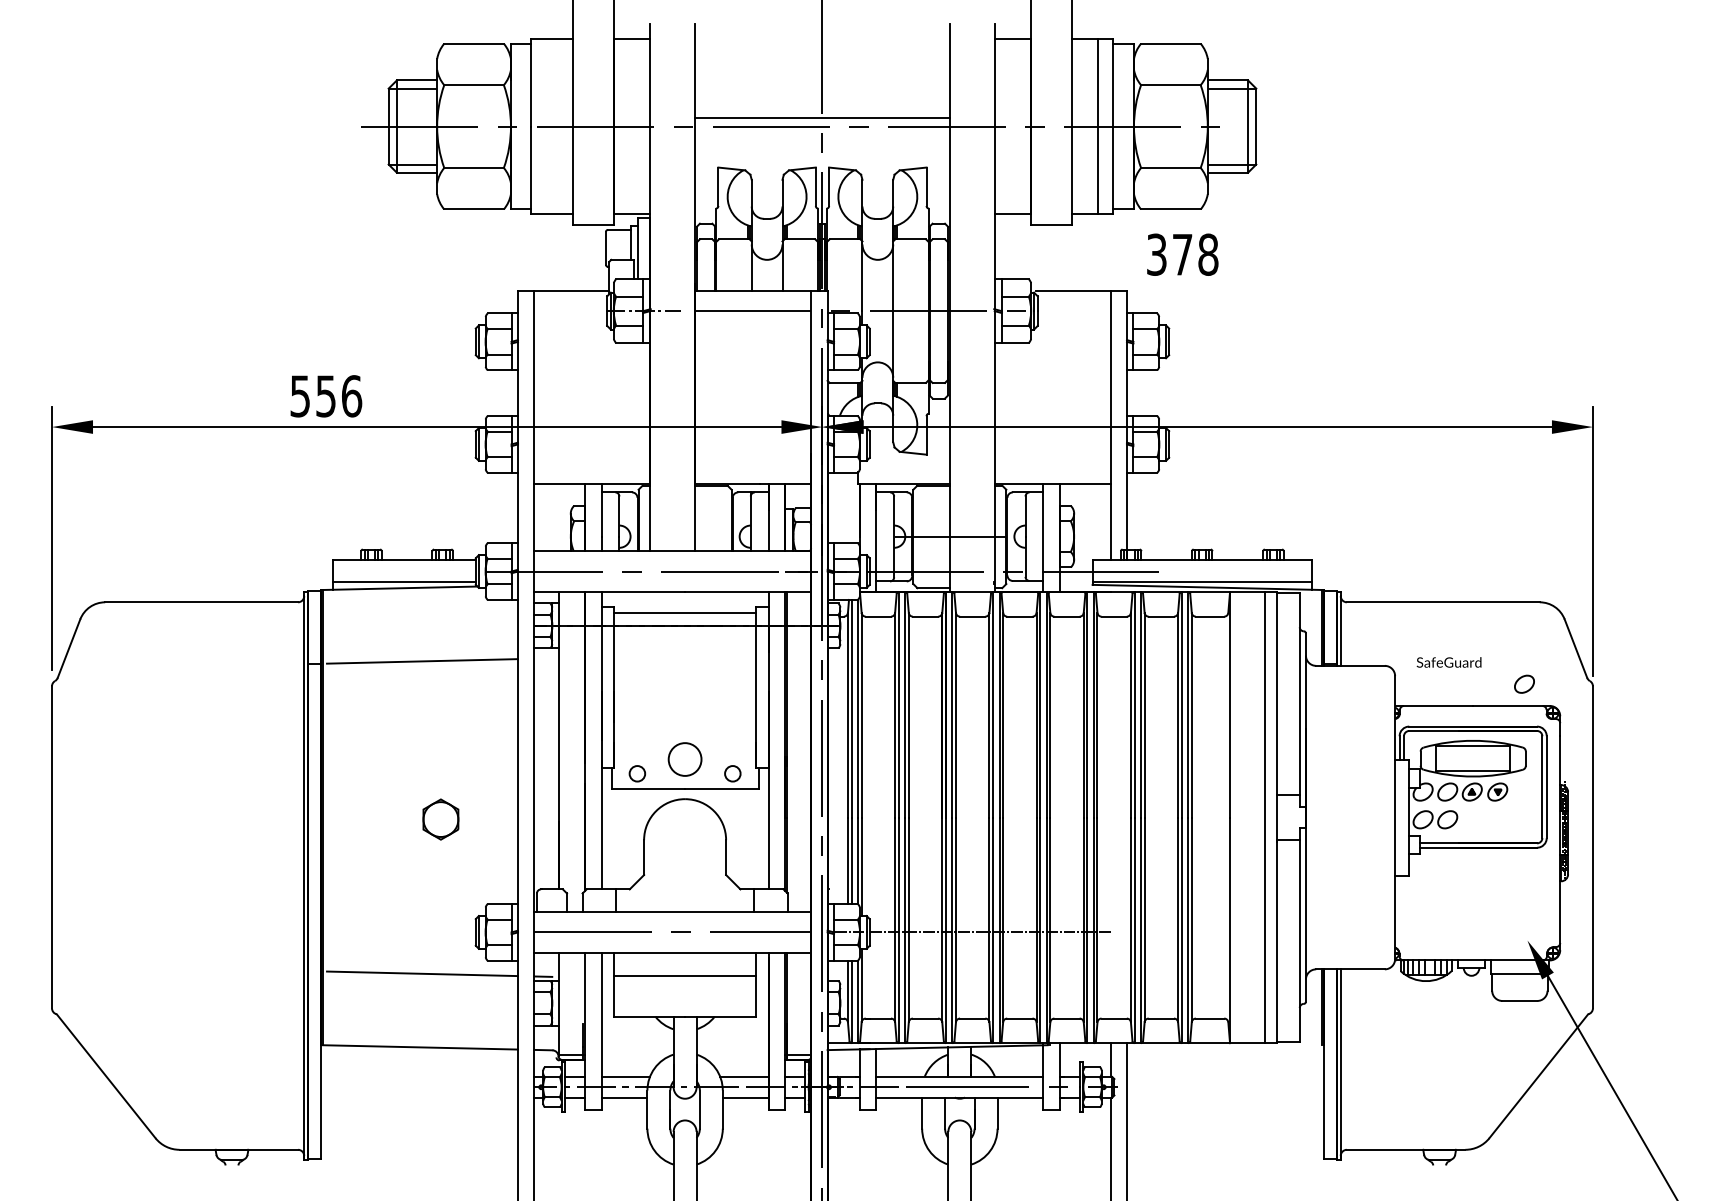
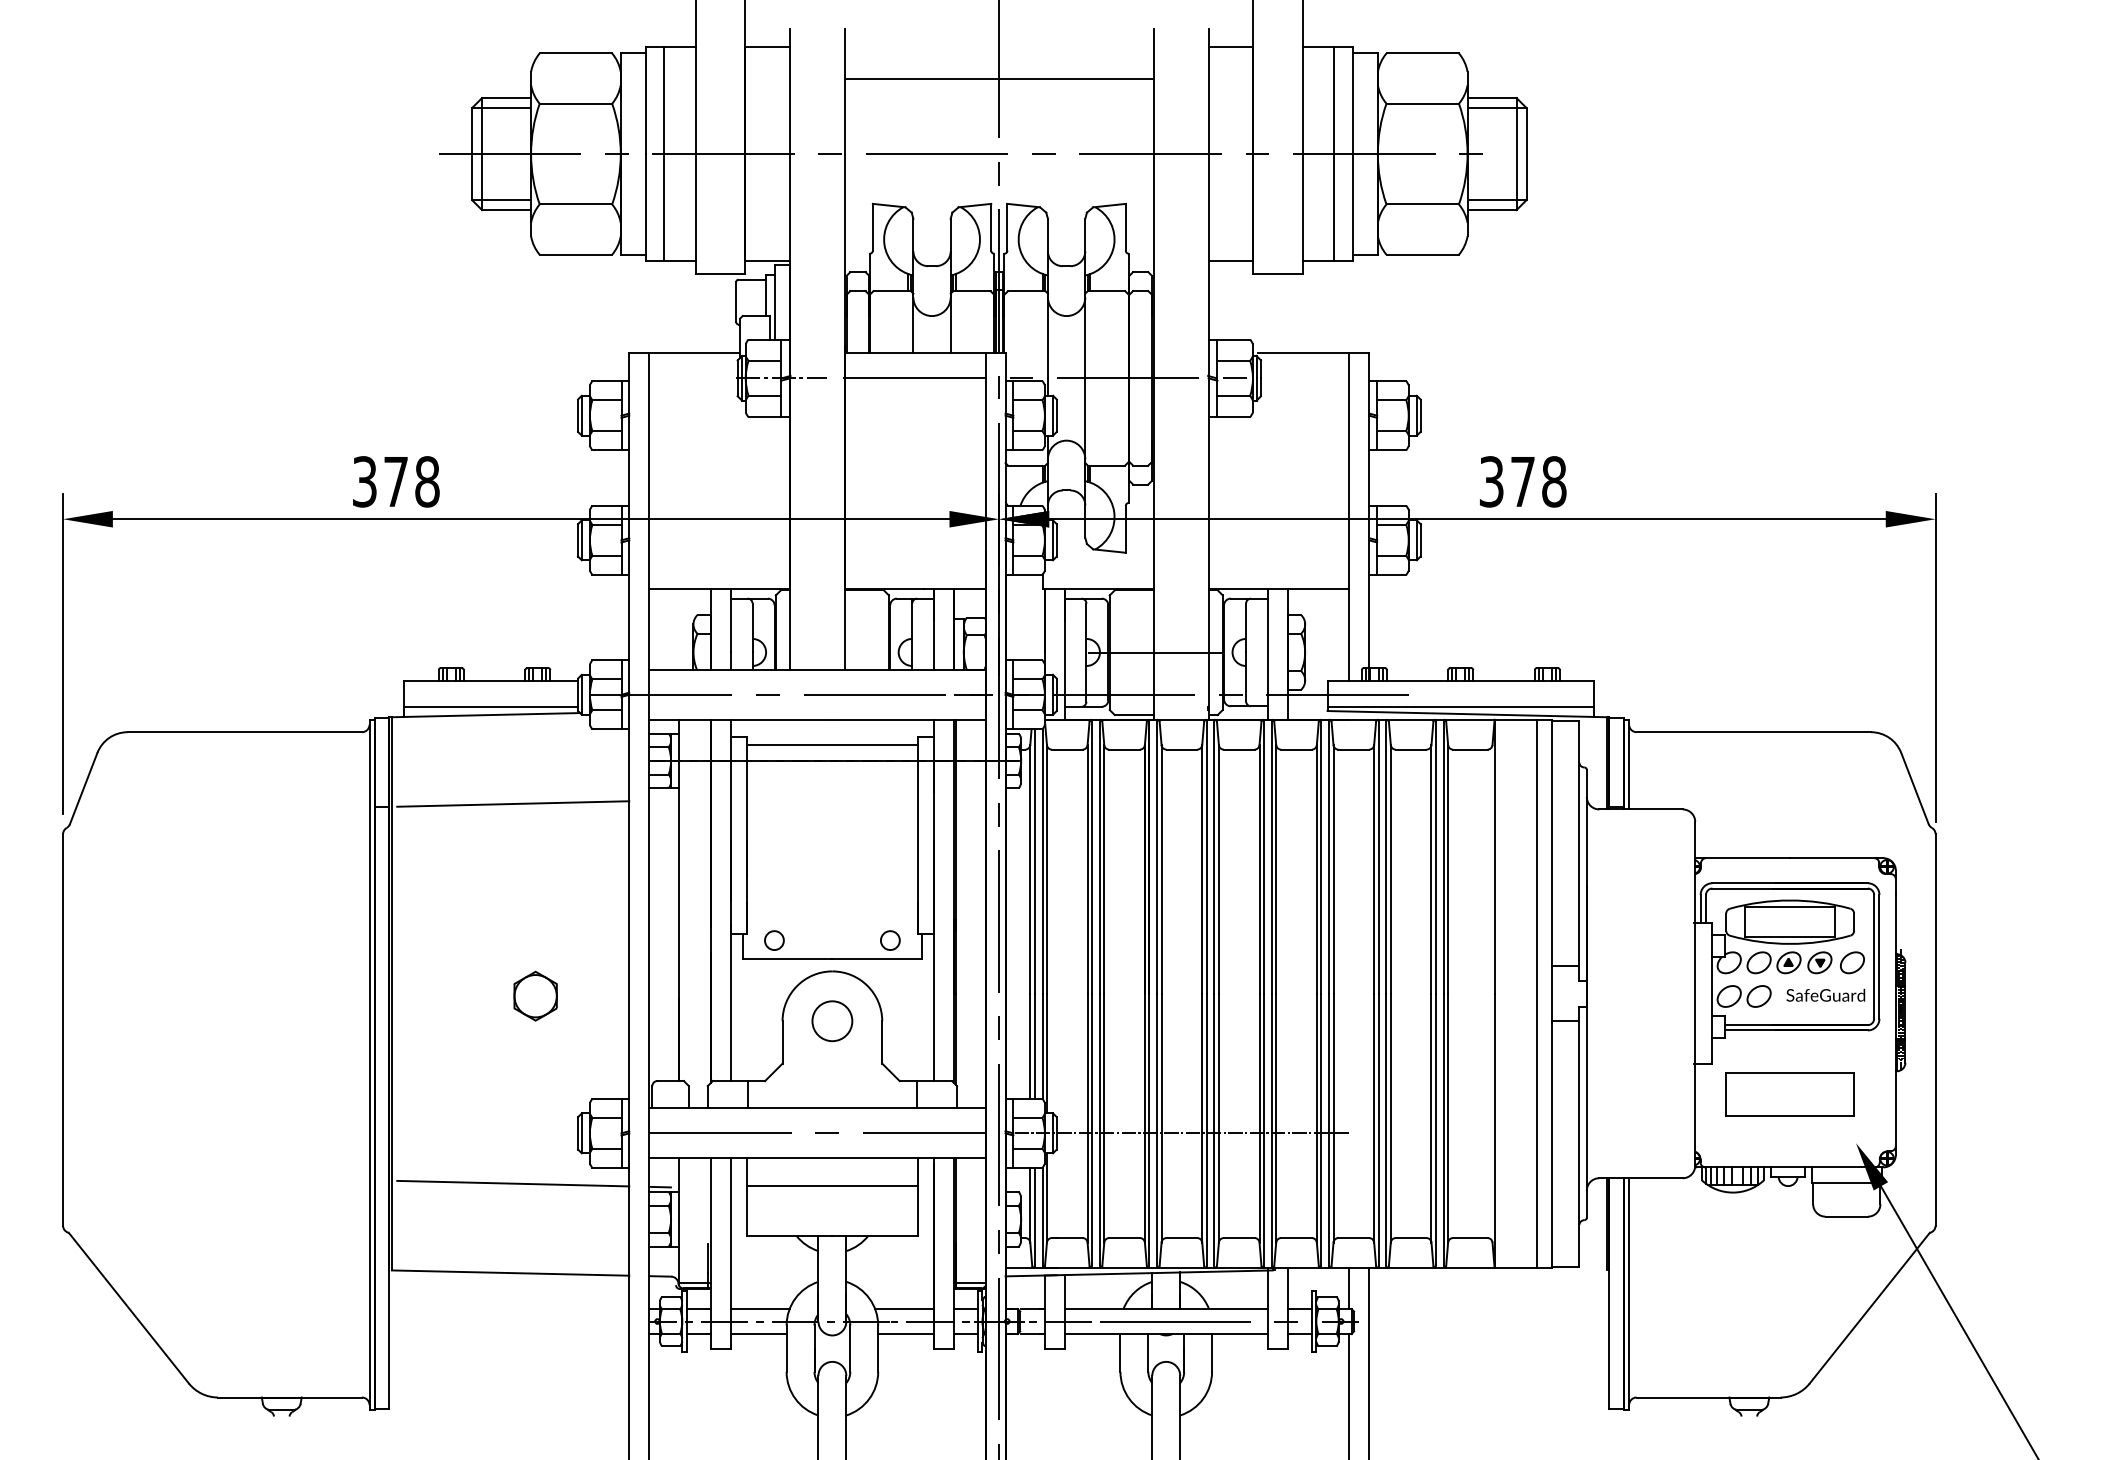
line: (821, 117) -> (998, 79), moved
line: (546, 126) -> (664, 153), added
text: (1183, 254) -> (1523, 481), moved
text: (326, 396) -> (396, 481), 556 -> 378
text: (1448, 661) -> (1825, 994), moved
part: (1524, 684) -> (1852, 962), moved
circle: (685, 759) -> (832, 1021), moved
part: (1472, 900) -> (1789, 1094), added

